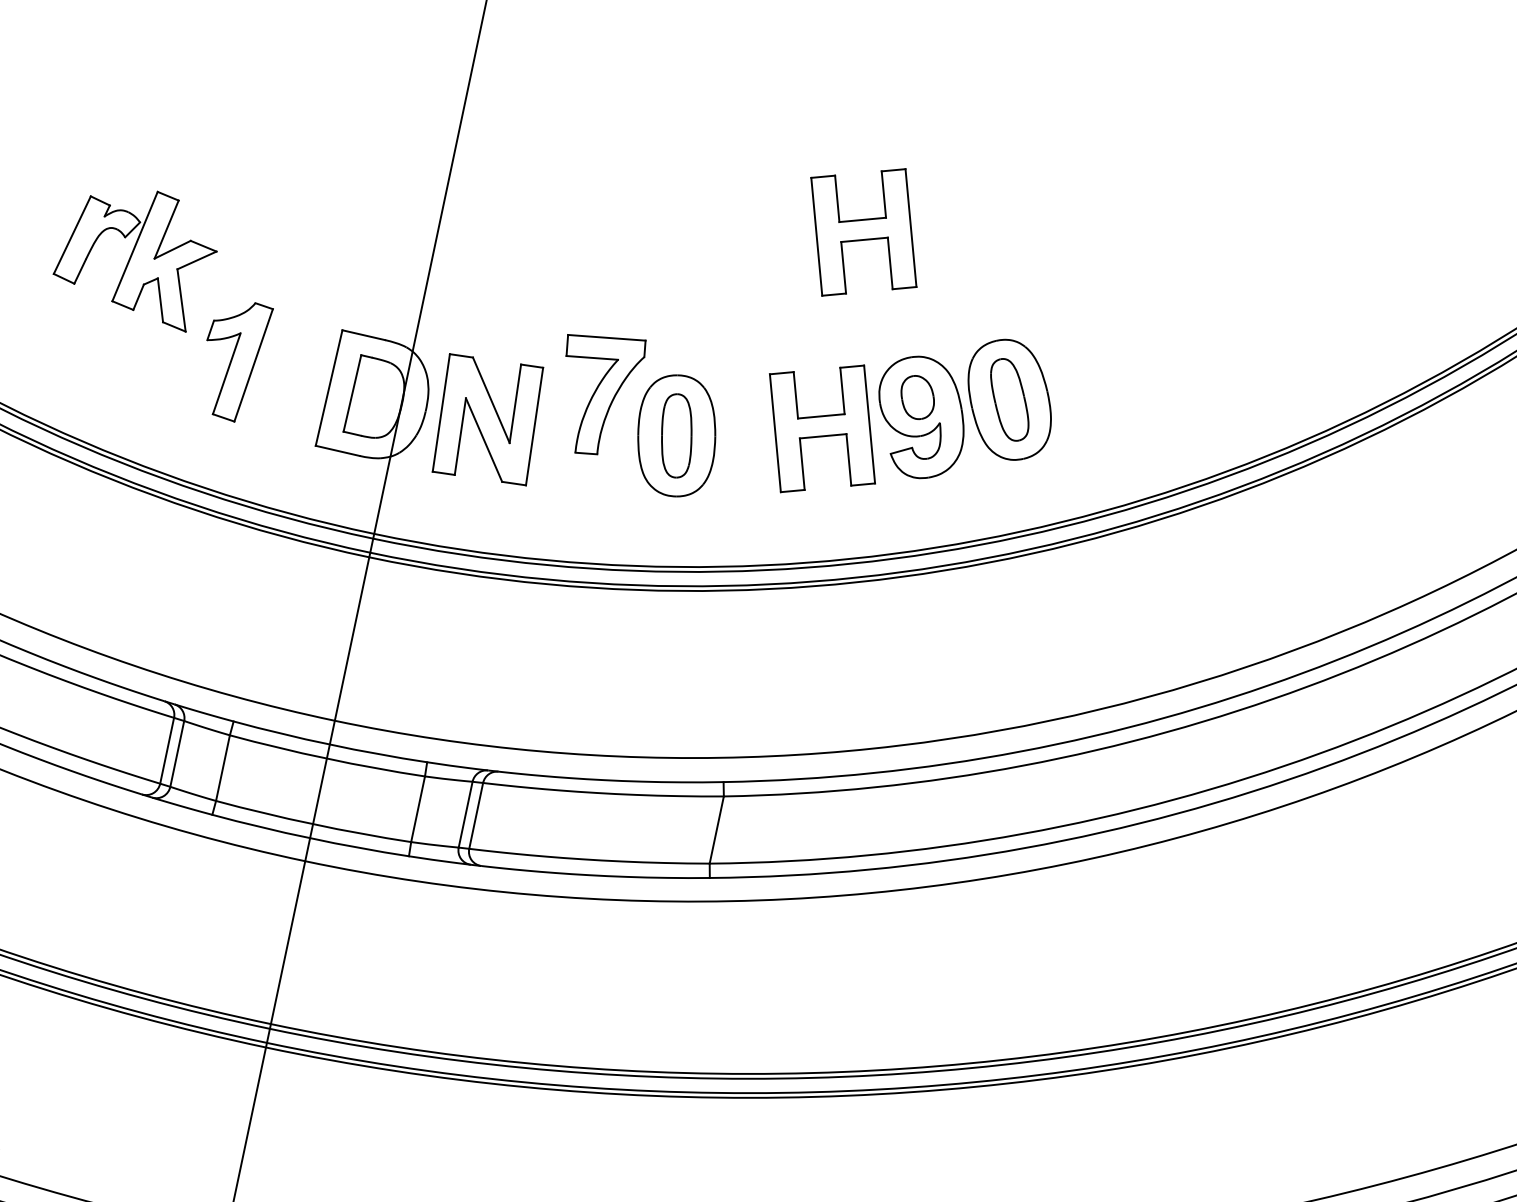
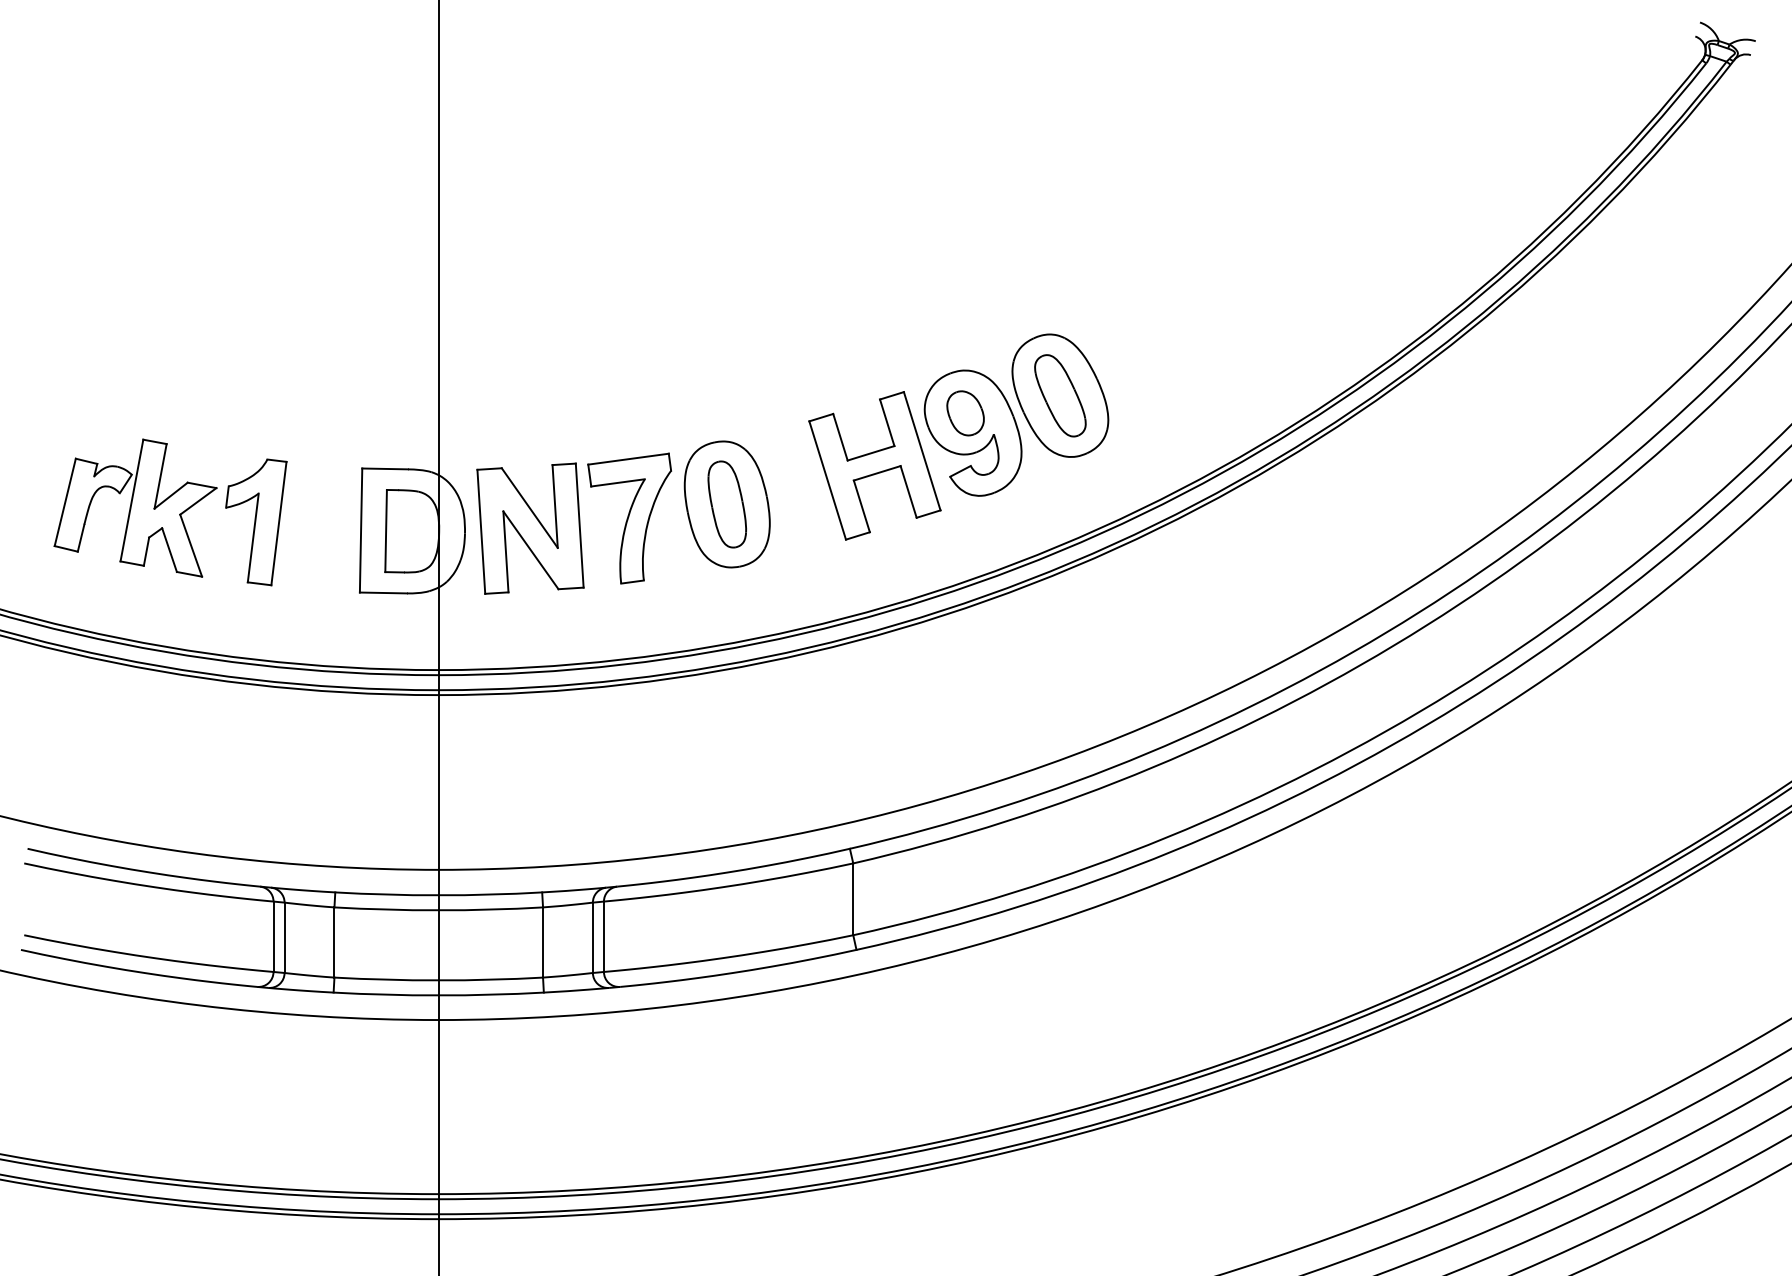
part: (863, 232) -> (874, 255), removed
part: (137, 253) -> (135, 507), moved
part: (596, 393) -> (629, 518), moved

